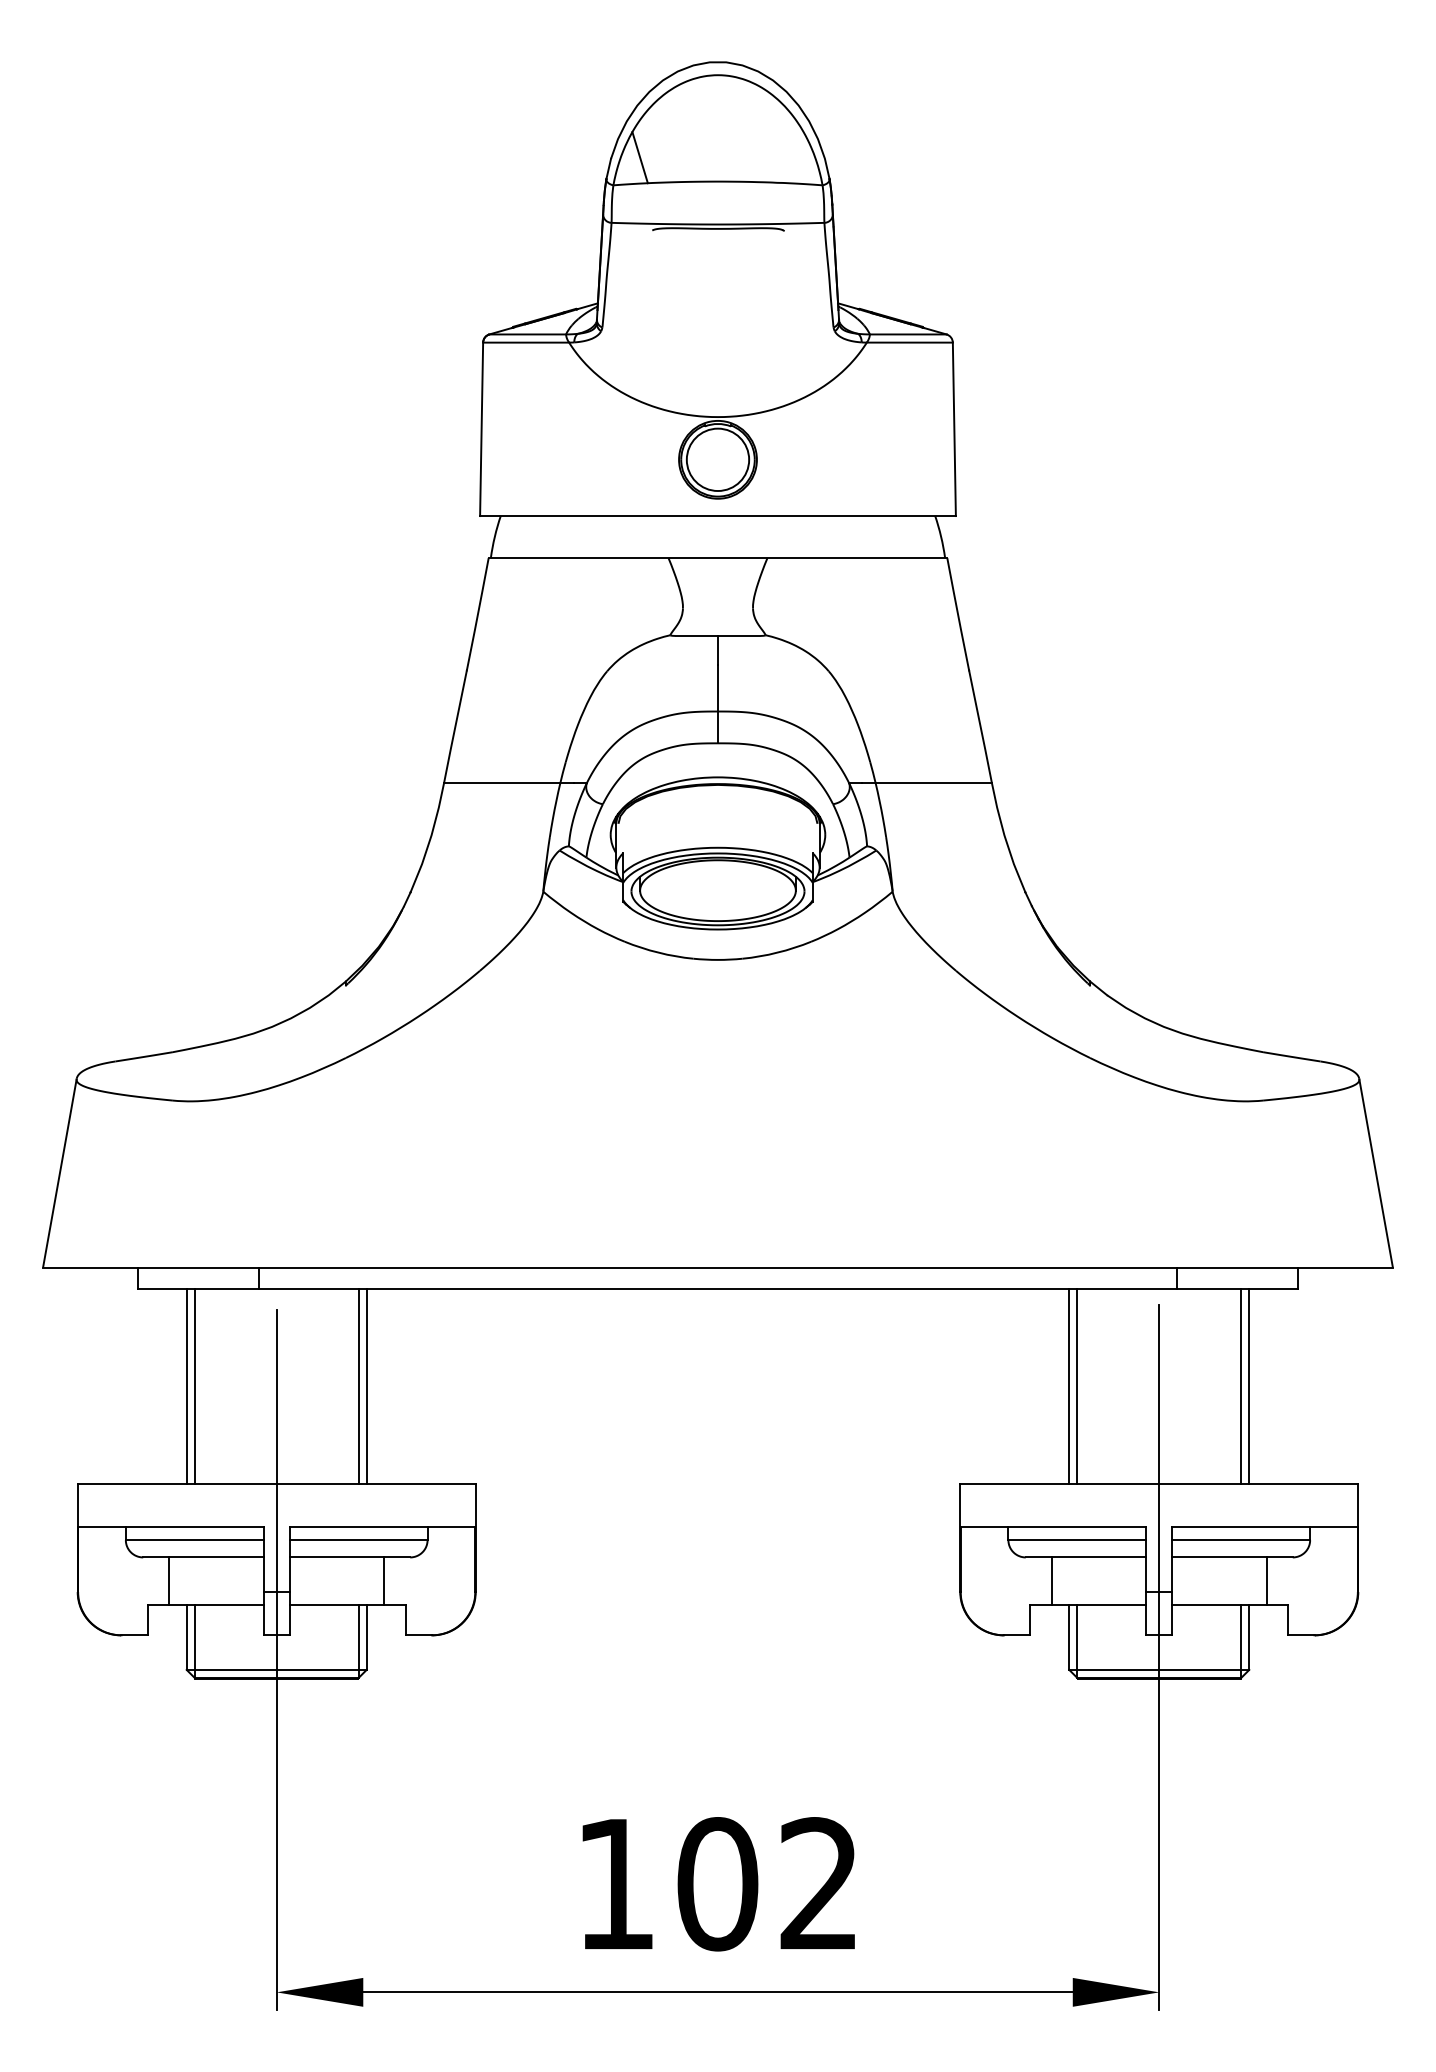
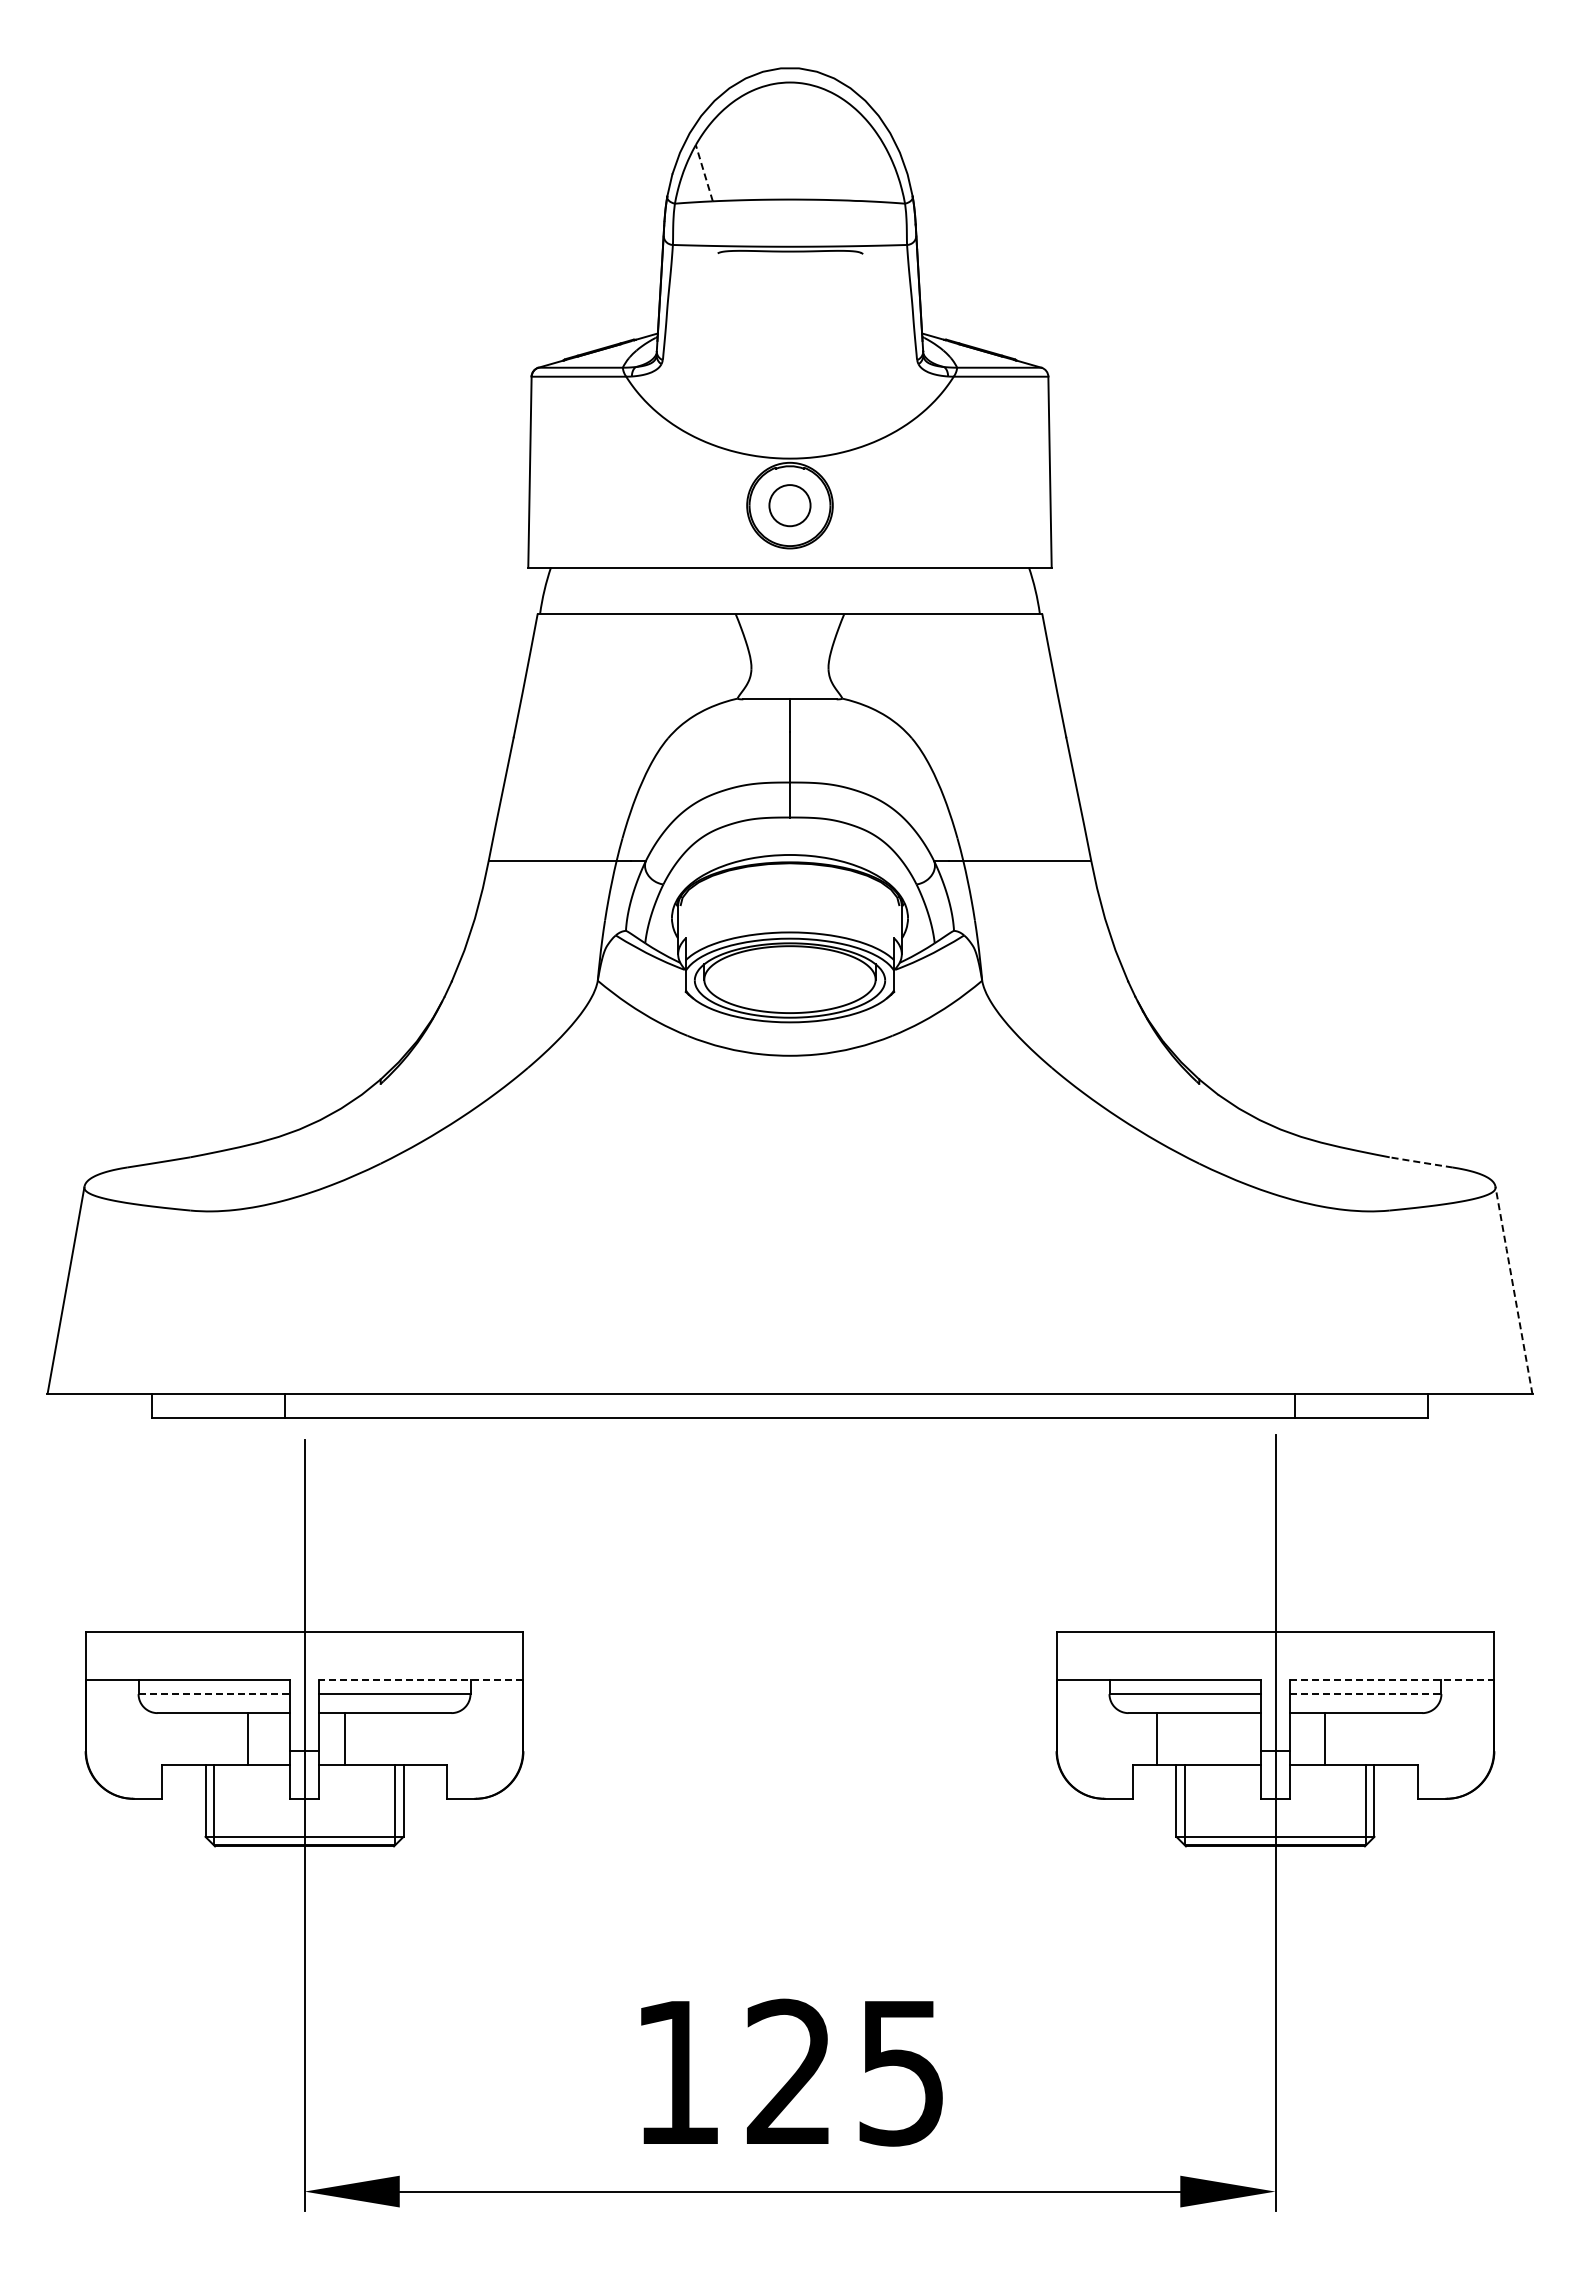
line: (640, 156) -> (704, 172), solid -> dashed
circle: (717, 459) -> (789, 505), size x0.6
line: (1291, 1056) -> (1420, 1162), solid -> dashed
line: (1375, 1173) -> (1513, 1290), solid -> dashed
line: (186, 1386) -> (205, 1525), removed
line: (194, 1386) -> (214, 1525), removed
line: (358, 1386) -> (394, 1525), removed
line: (366, 1386) -> (403, 1525), removed
line: (1069, 1386) -> (1176, 1525), removed
line: (1077, 1386) -> (1185, 1525), removed
line: (1241, 1386) -> (1365, 1525), removed
line: (1249, 1386) -> (1374, 1525), removed
line: (382, 1526) -> (420, 1679), solid -> dashed
line: (1265, 1526) -> (1392, 1679), solid -> dashed
line: (194, 1540) -> (214, 1694), solid -> dashed
line: (1241, 1540) -> (1365, 1694), solid -> dashed
line: (169, 1581) -> (248, 1739), moved
line: (383, 1581) -> (344, 1739), moved
line: (1266, 1581) -> (1324, 1739), moved
text: (766, 1884) -> (843, 2072), 102 -> 125

